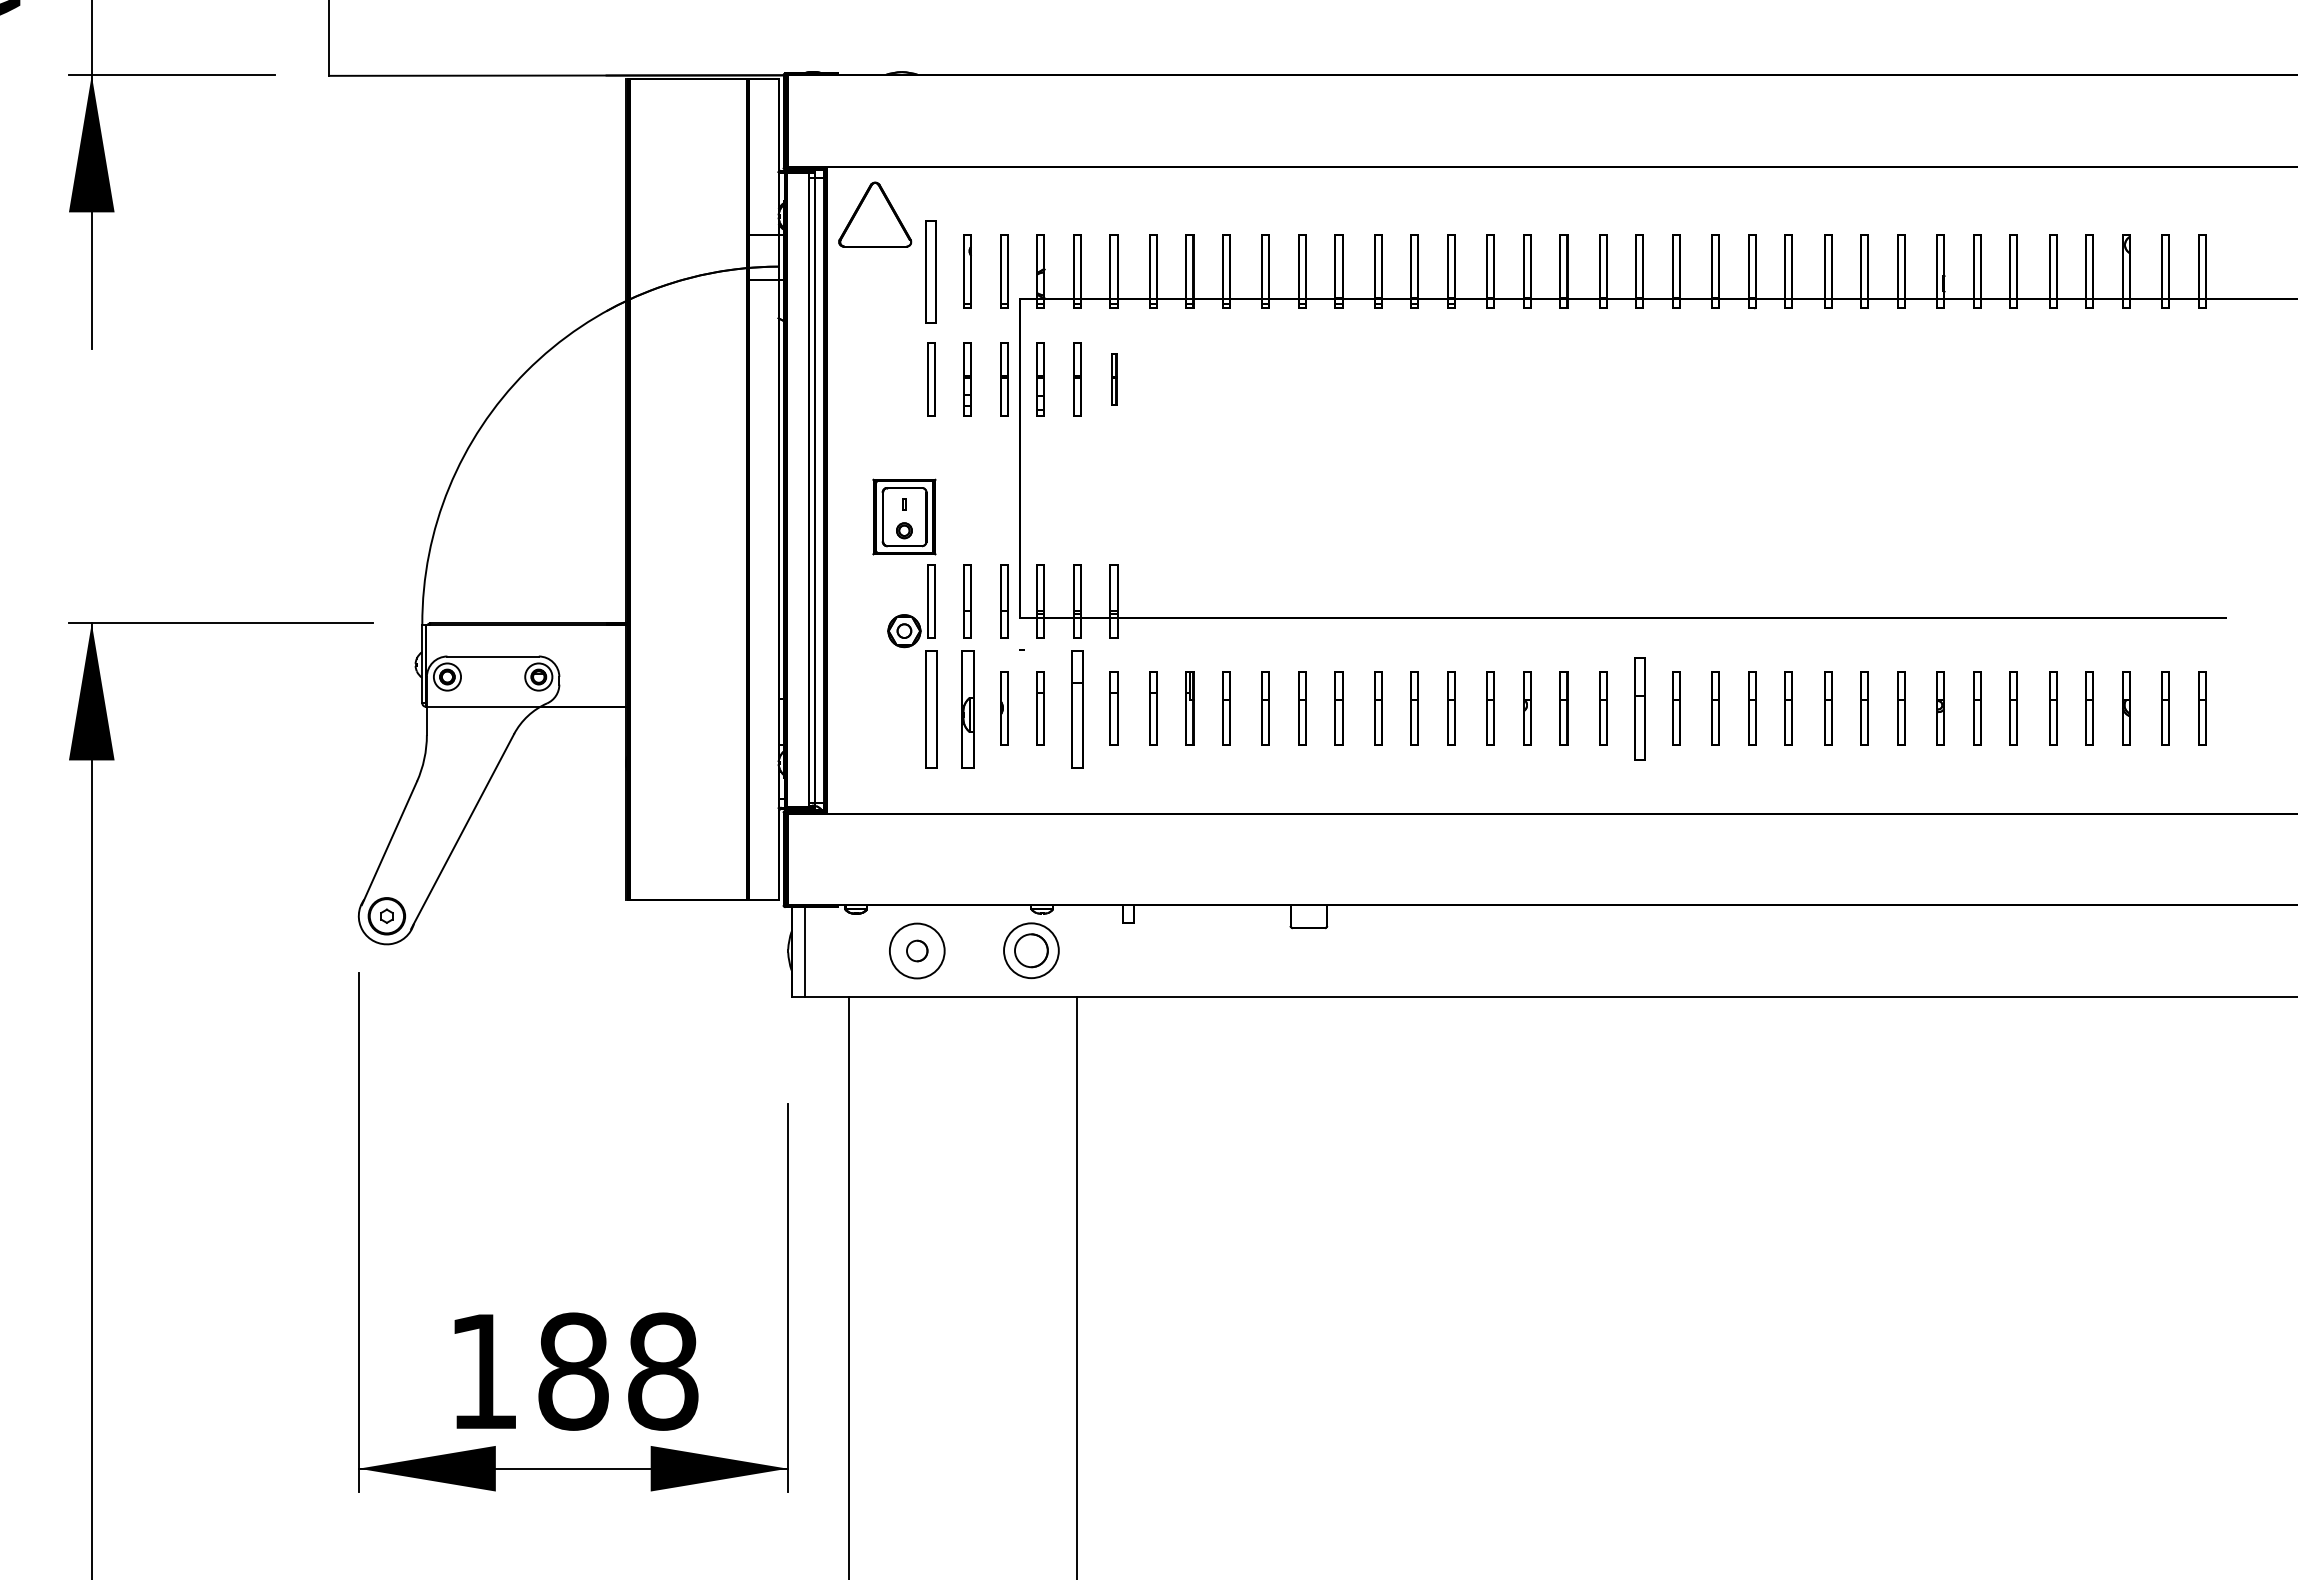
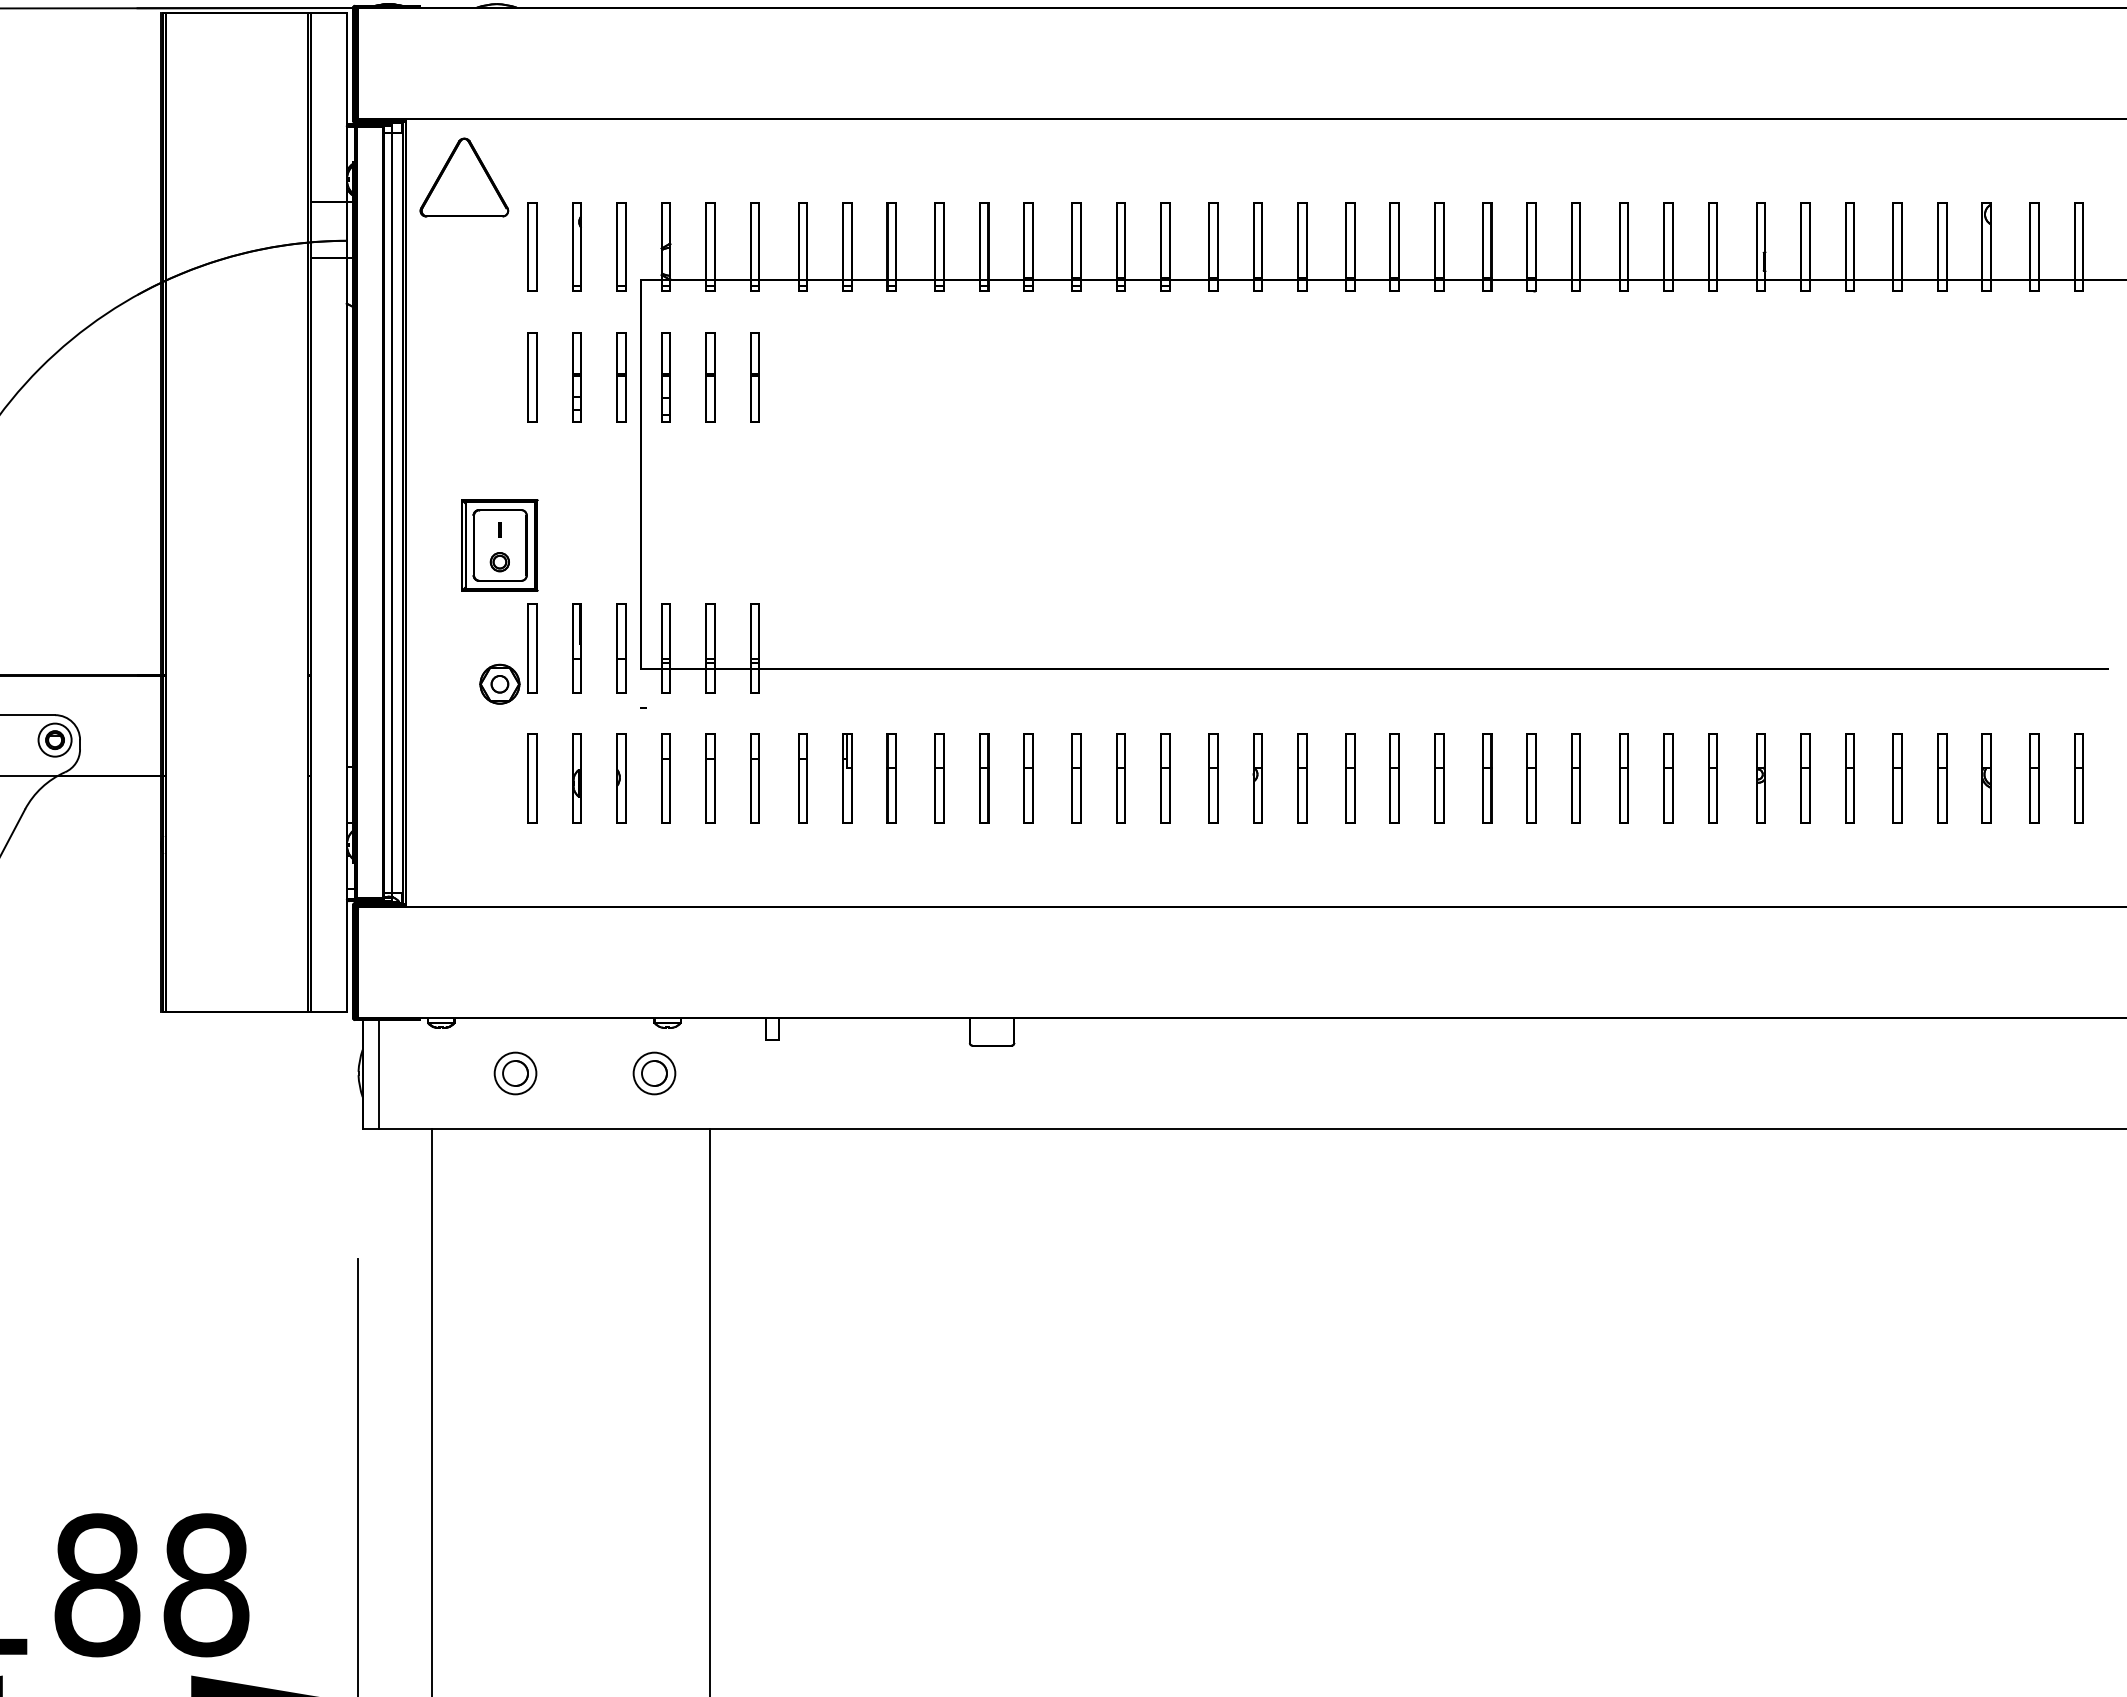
part: (931, 271) -> (532, 246), size x0.71
part: (1113, 379) -> (754, 378), size x1.43
part: (931, 708) -> (532, 778), size x0.62
part: (967, 708) -> (576, 778), size x0.62
part: (1077, 708) -> (710, 778), size x0.62
part: (1639, 708) -> (1394, 778), size x0.71
circle: (917, 950) -> (515, 1072), size x0.62
part: (1031, 951) -> (654, 1074), size x0.62

